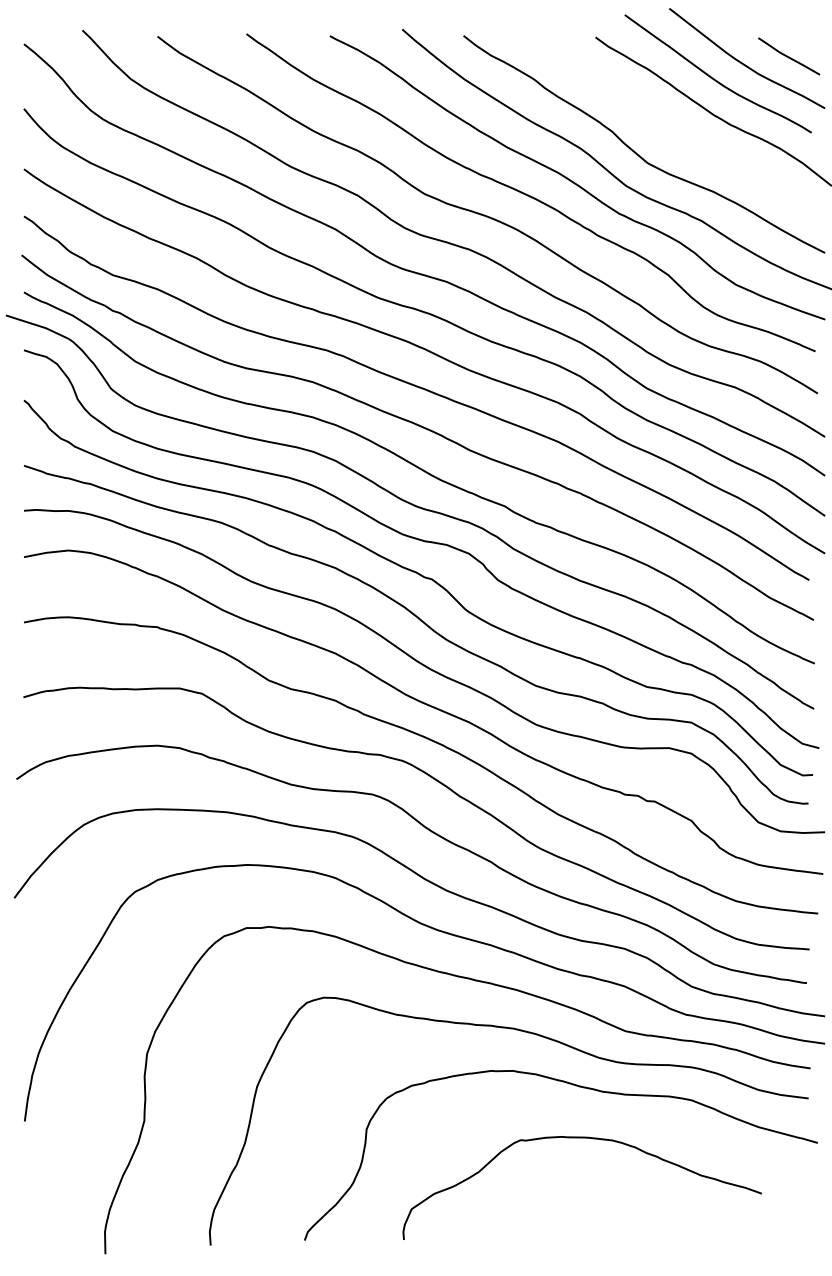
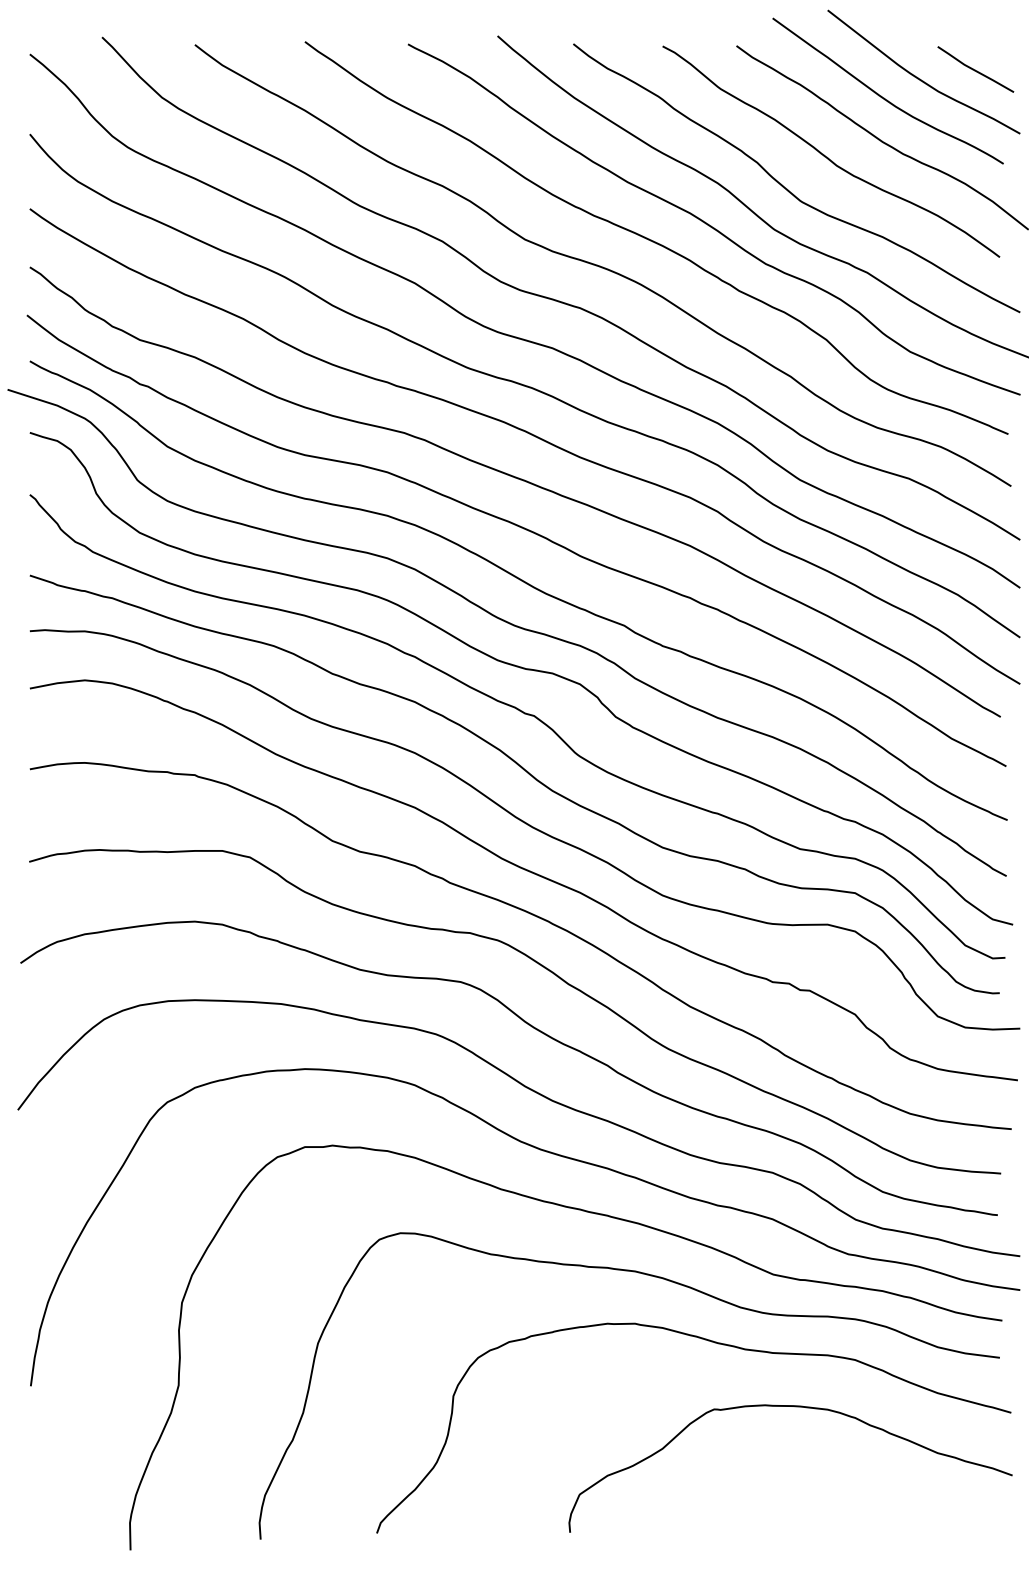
curve: (667, 125) -> (825, 154), added
curve: (581, 1138) -> (789, 1407), moved

